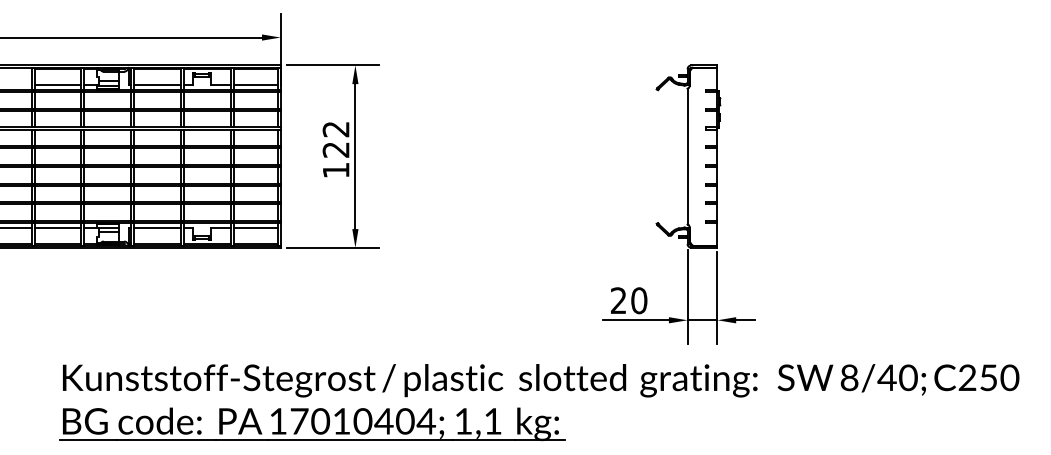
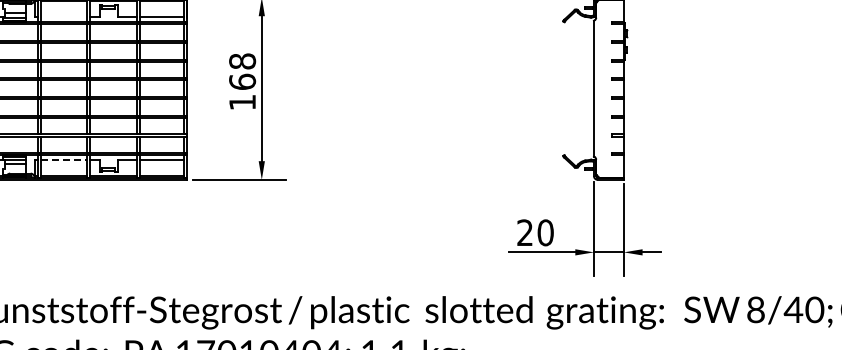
line: (157, 84) -> (63, 16), removed
text: (335, 139) -> (241, 71), 122 -> 168
line: (158, 228) -> (64, 160), solid -> dashed

